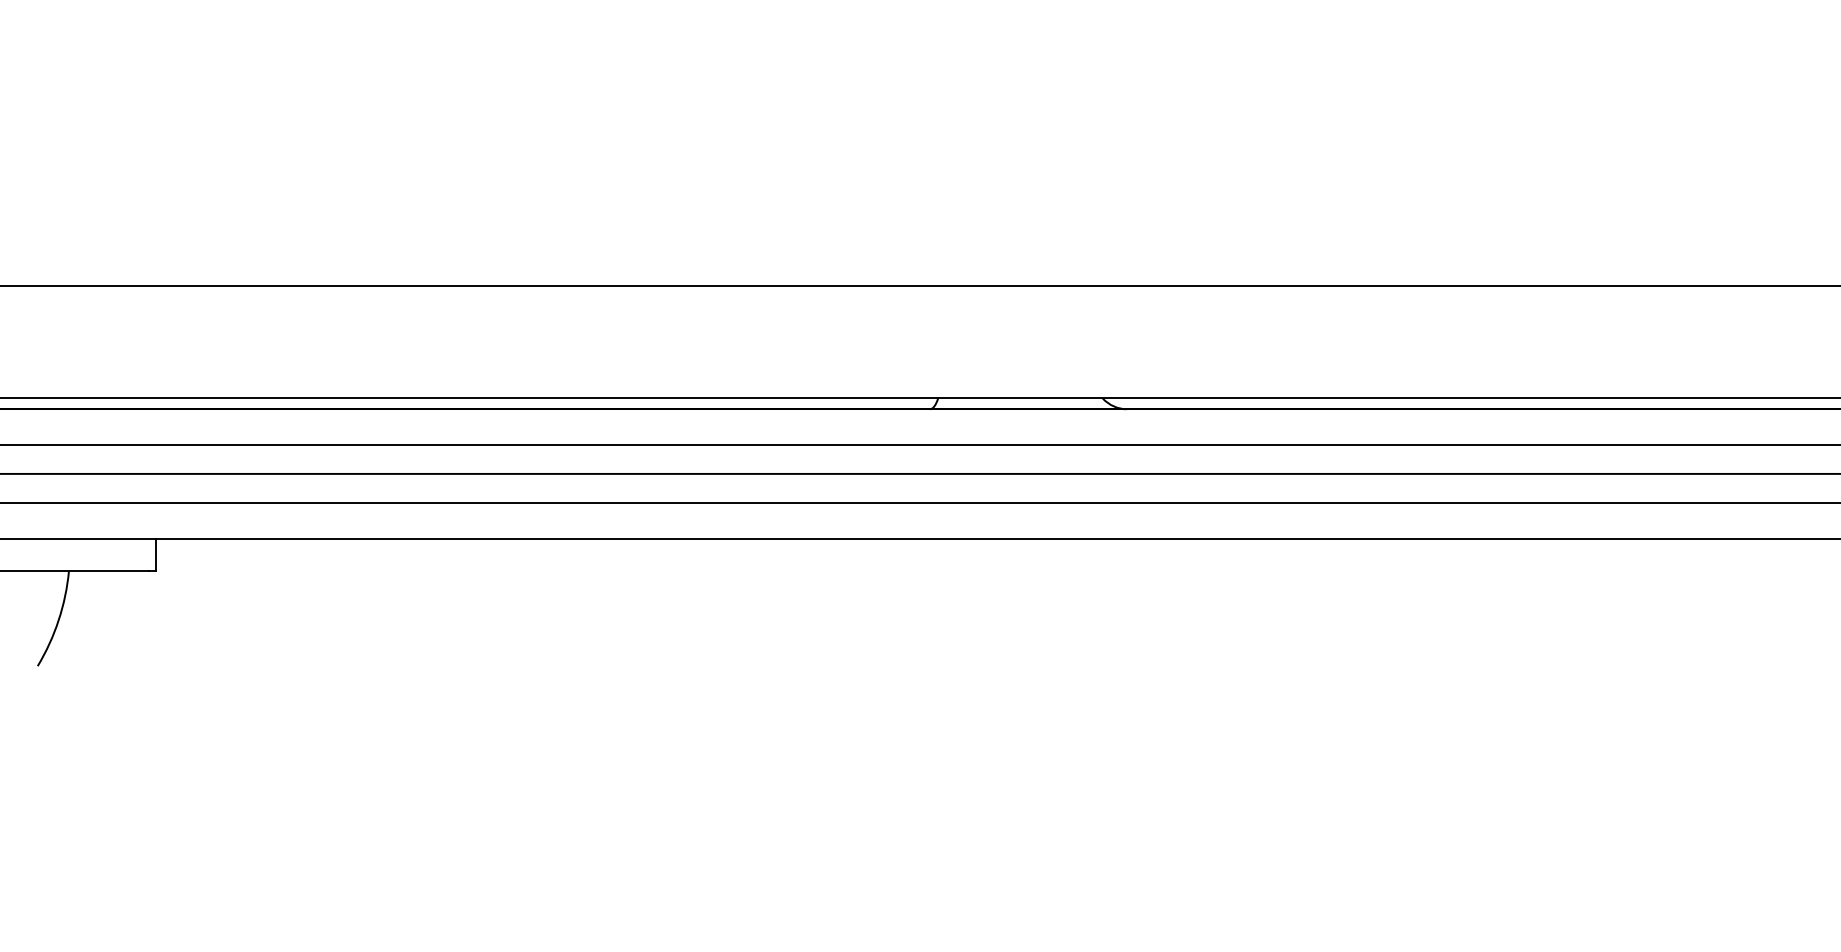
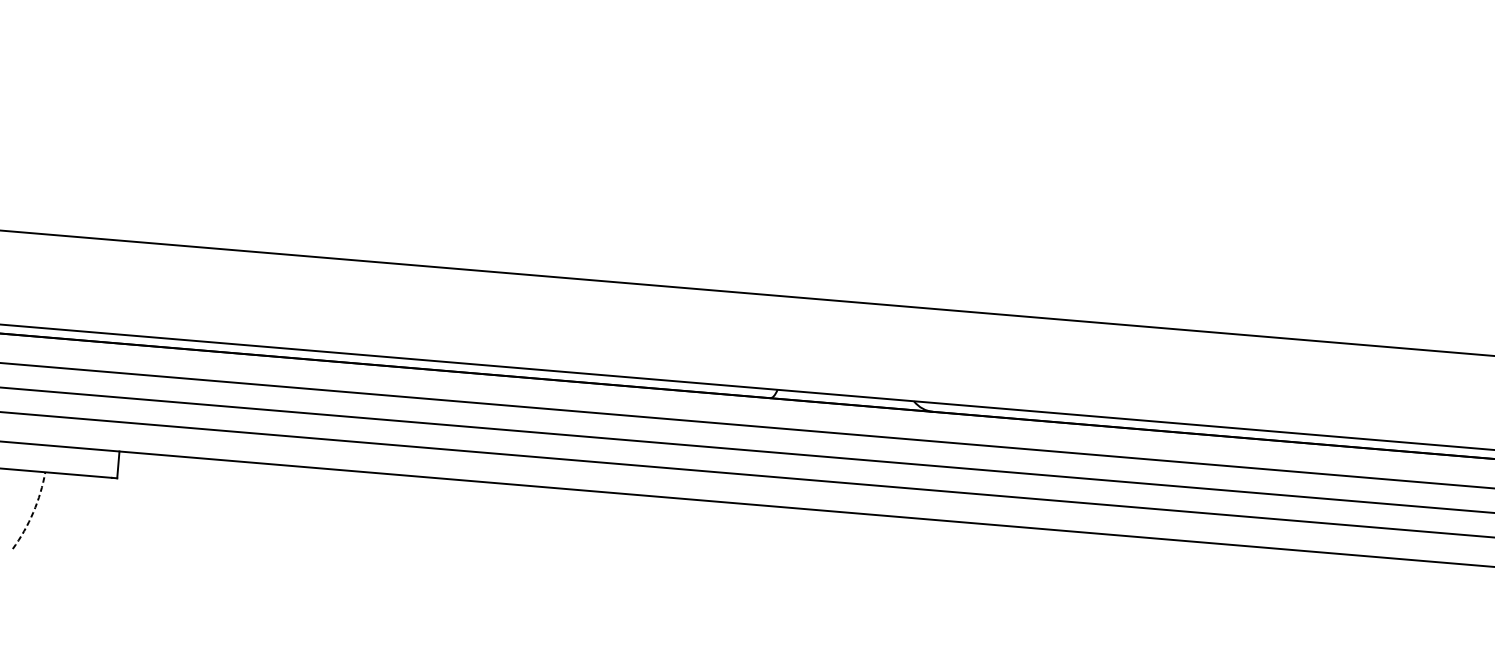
arc: (58, 620) -> (33, 512), solid -> dashed

